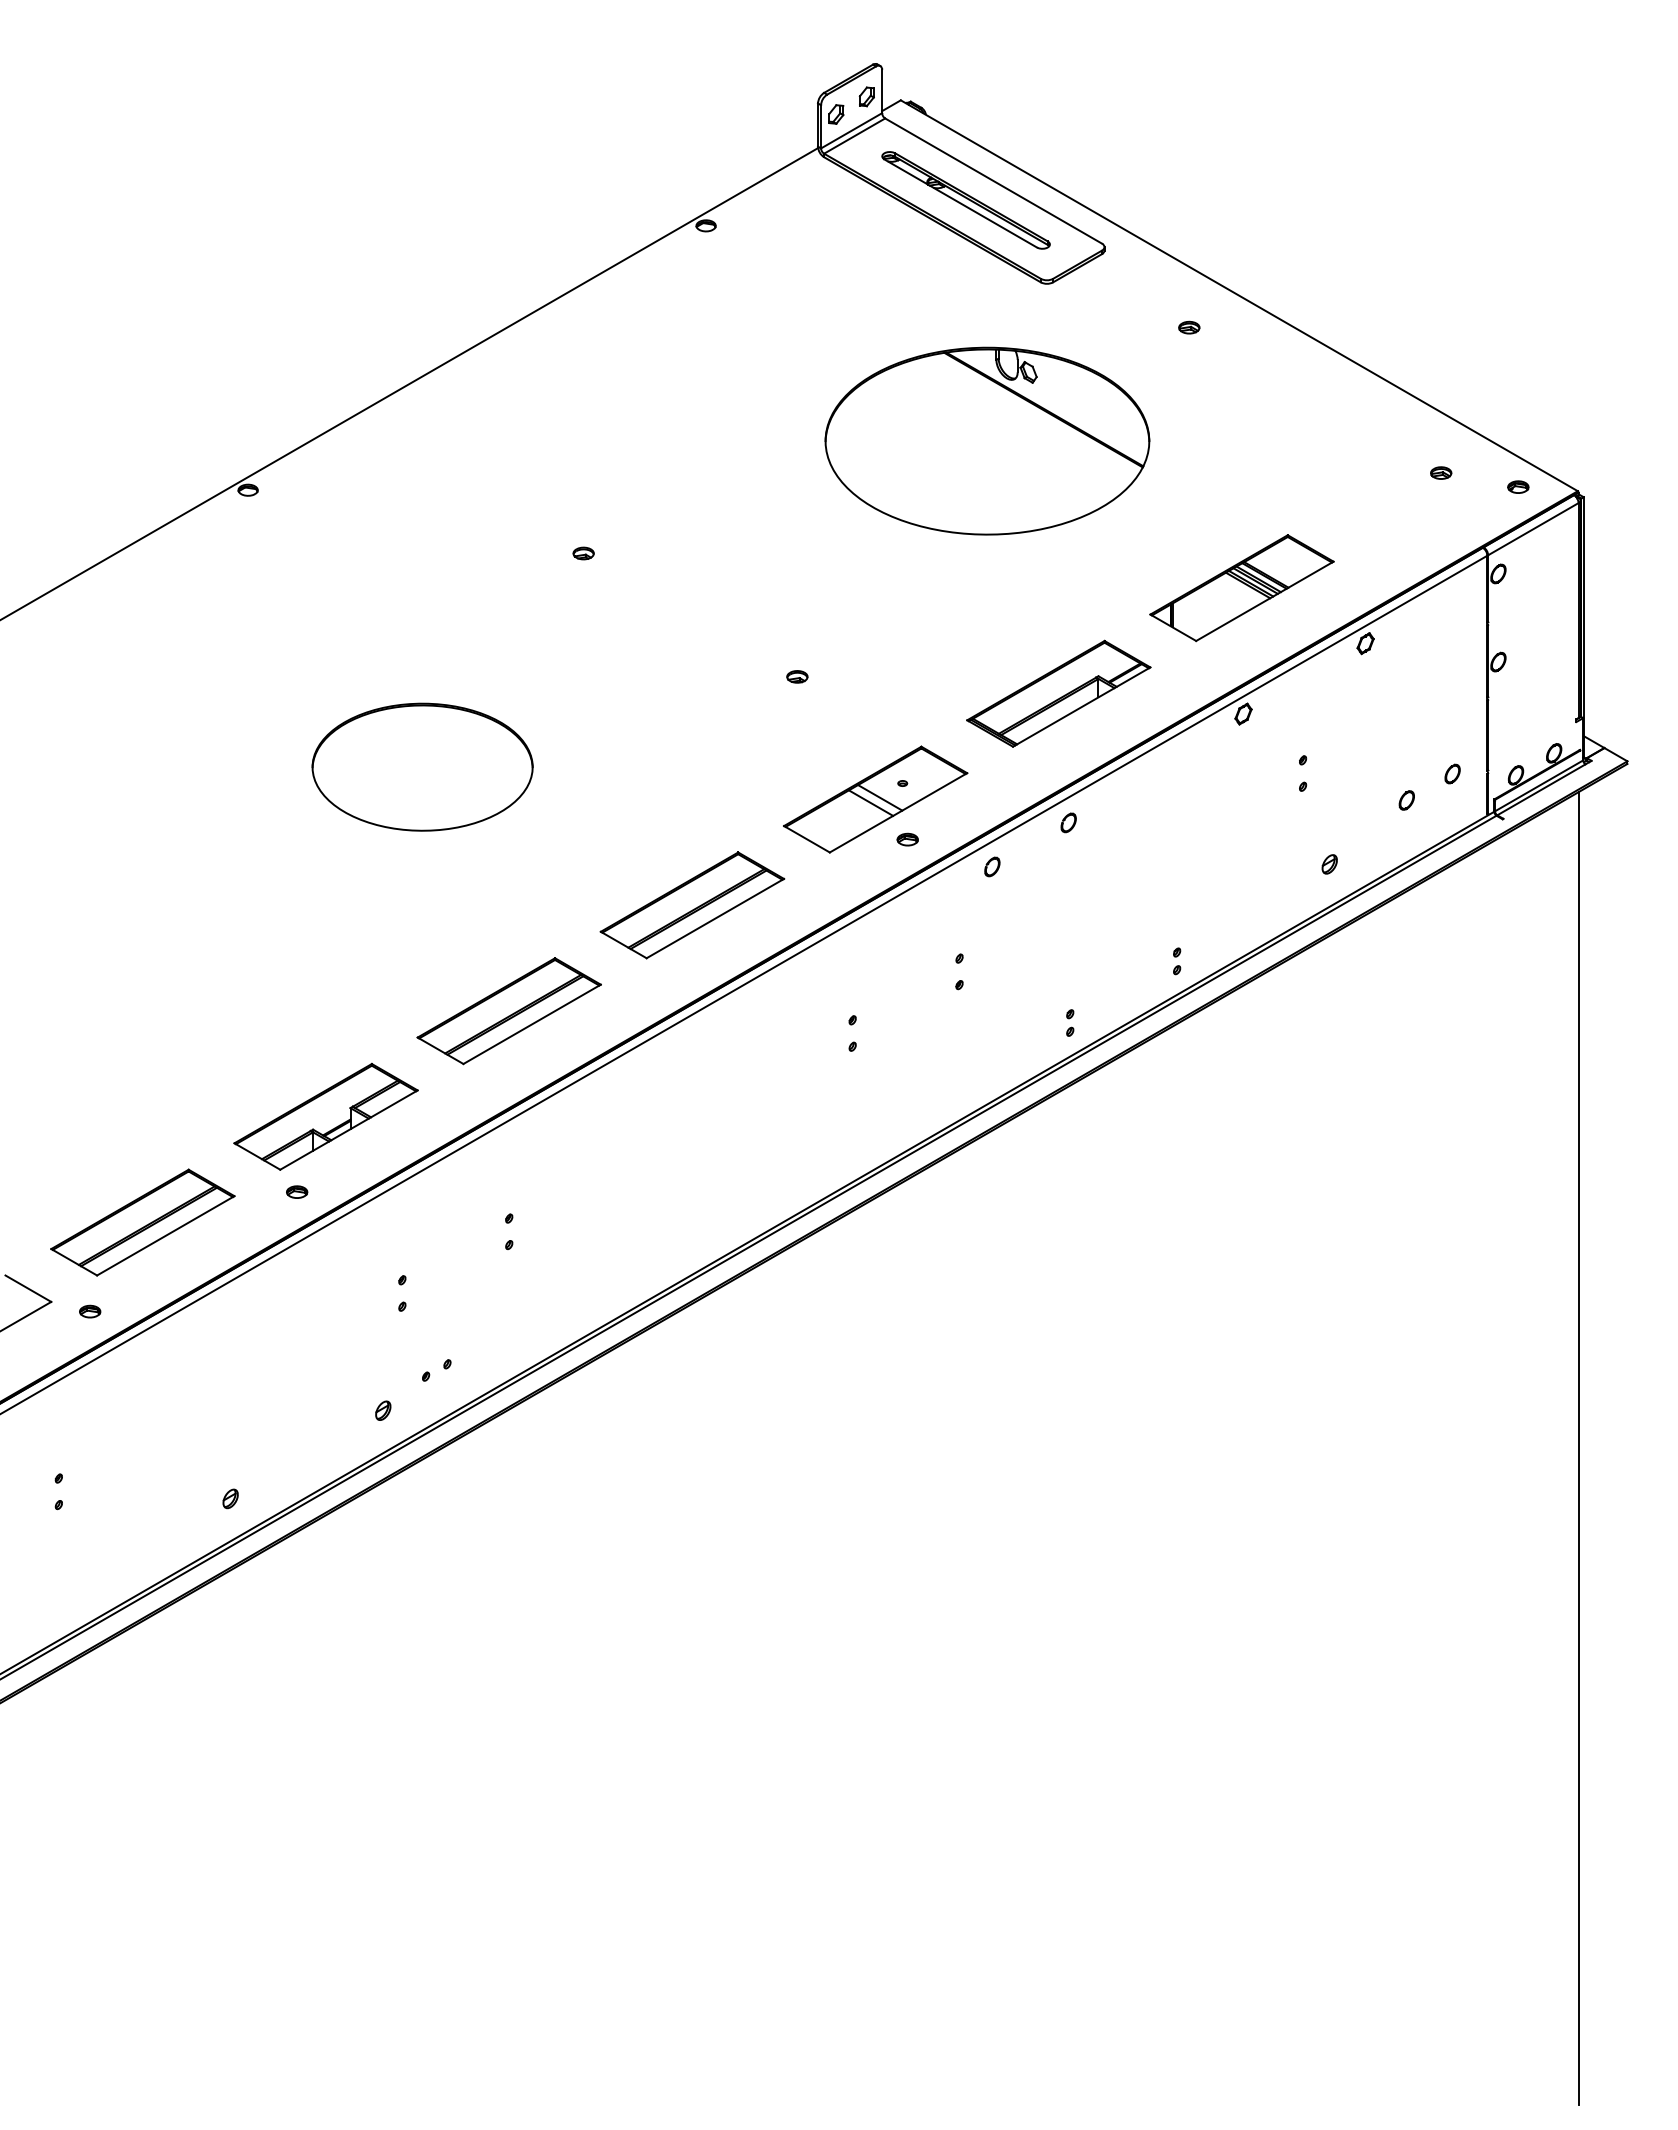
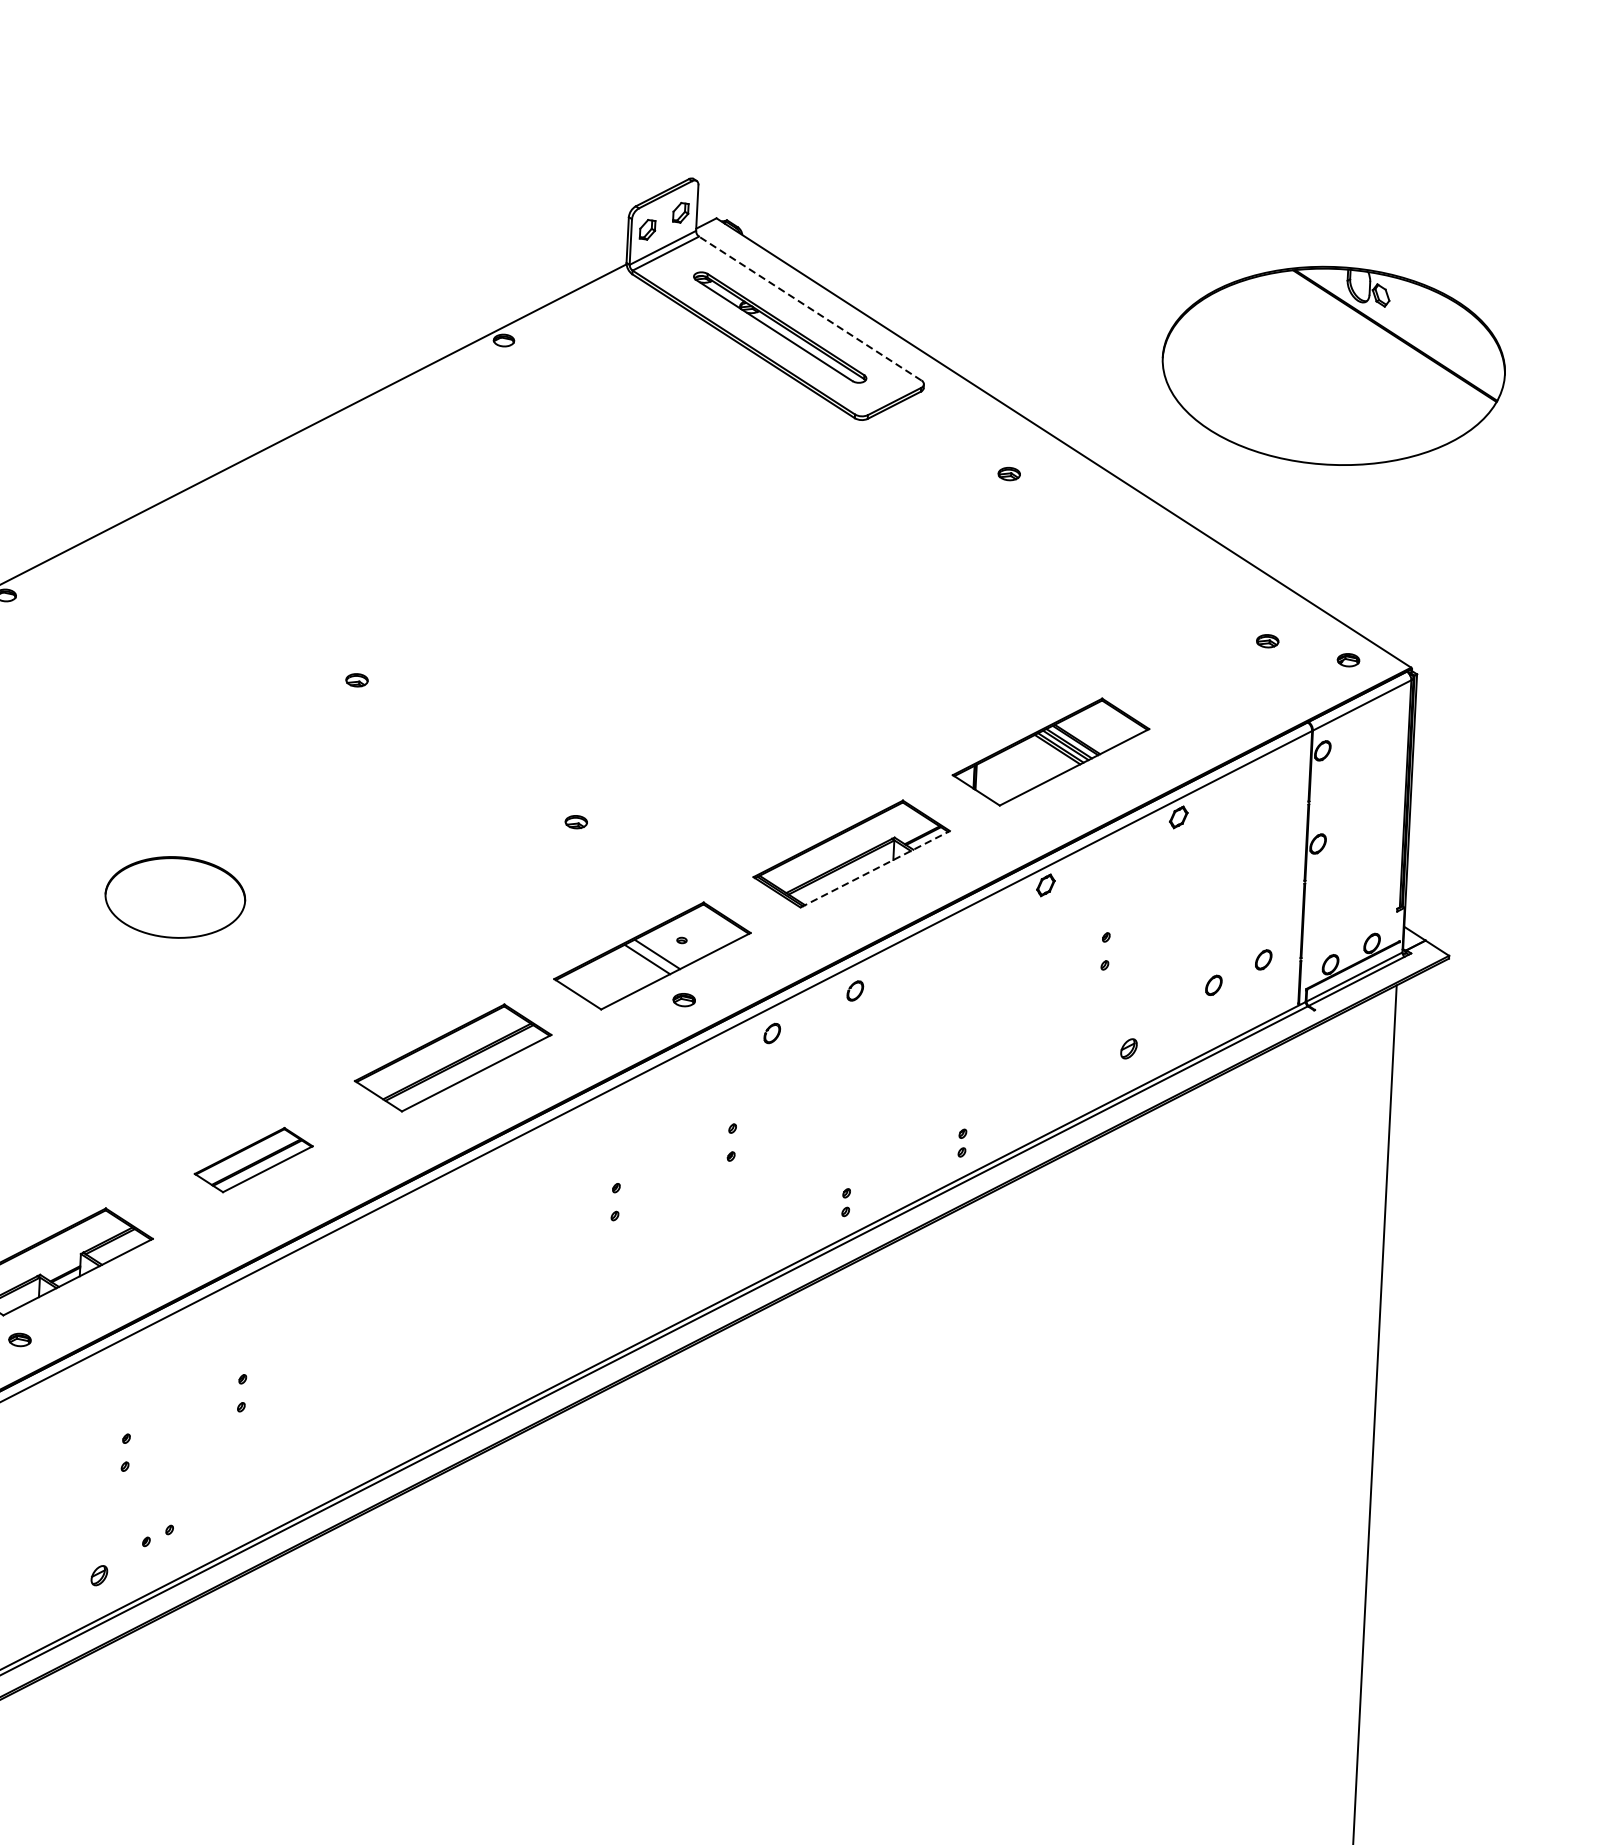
line: (993, 180) -> (810, 307), solid -> dashed
part: (987, 440) -> (1333, 365), moved
line: (1082, 706) -> (876, 868), solid -> dashed
part: (422, 766) -> (175, 896), size x0.6
part: (508, 1011) -> (253, 1160), size x0.6

